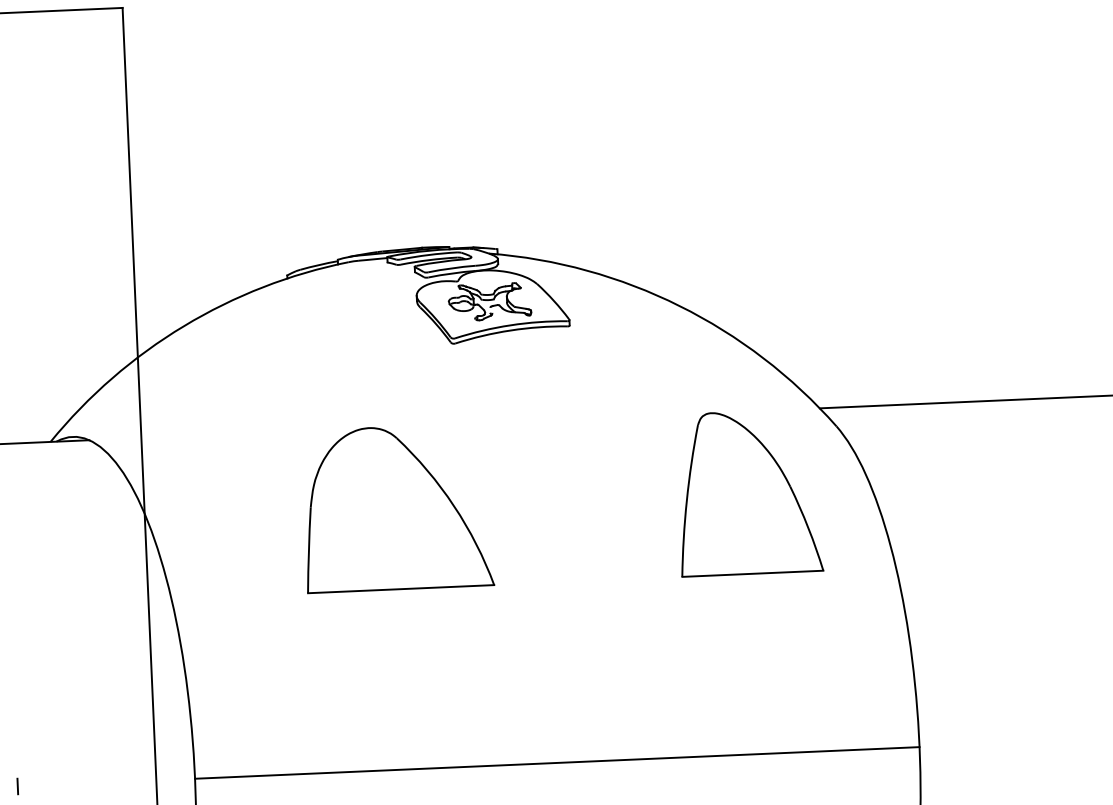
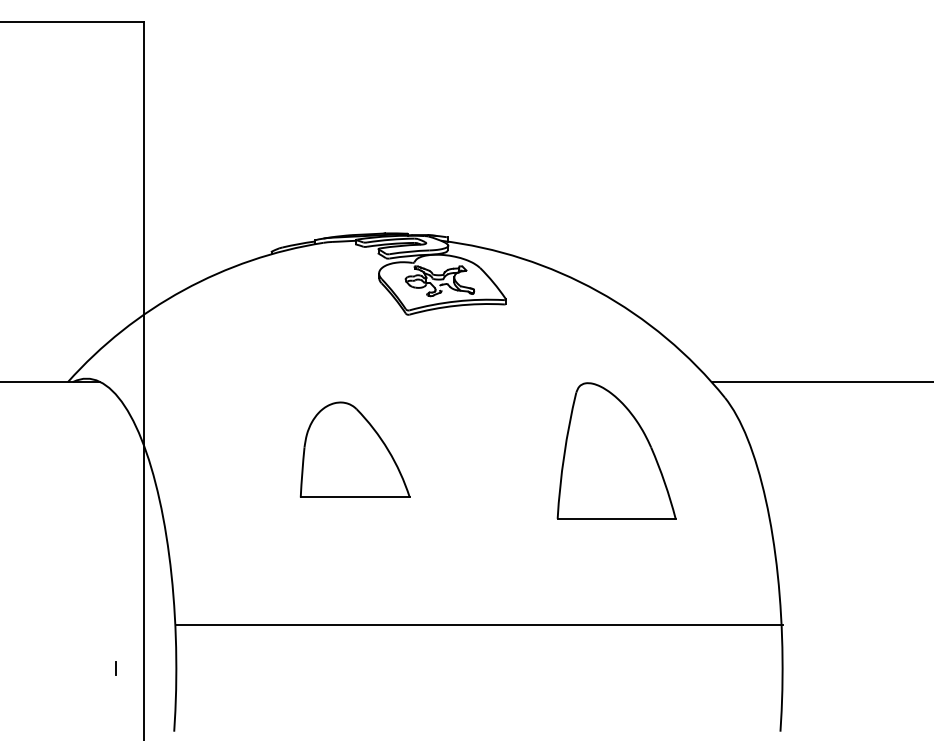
part: (749, 492) -> (616, 450), moved
part: (396, 507) -> (354, 449), size x0.7
line: (557, 762) -> (479, 624), moved
line: (17, 786) -> (115, 668), moved

